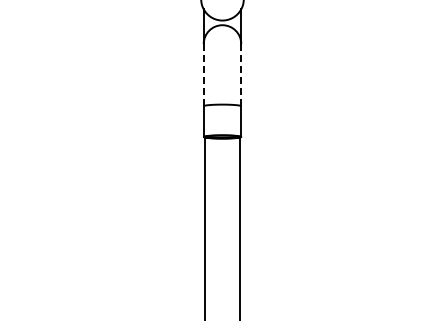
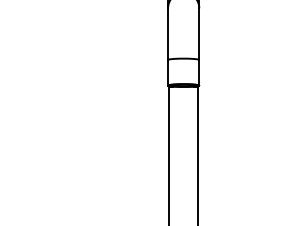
line: (241, 74) -> (199, 33), dashed -> solid
line: (203, 75) -> (167, 34), dashed -> solid

